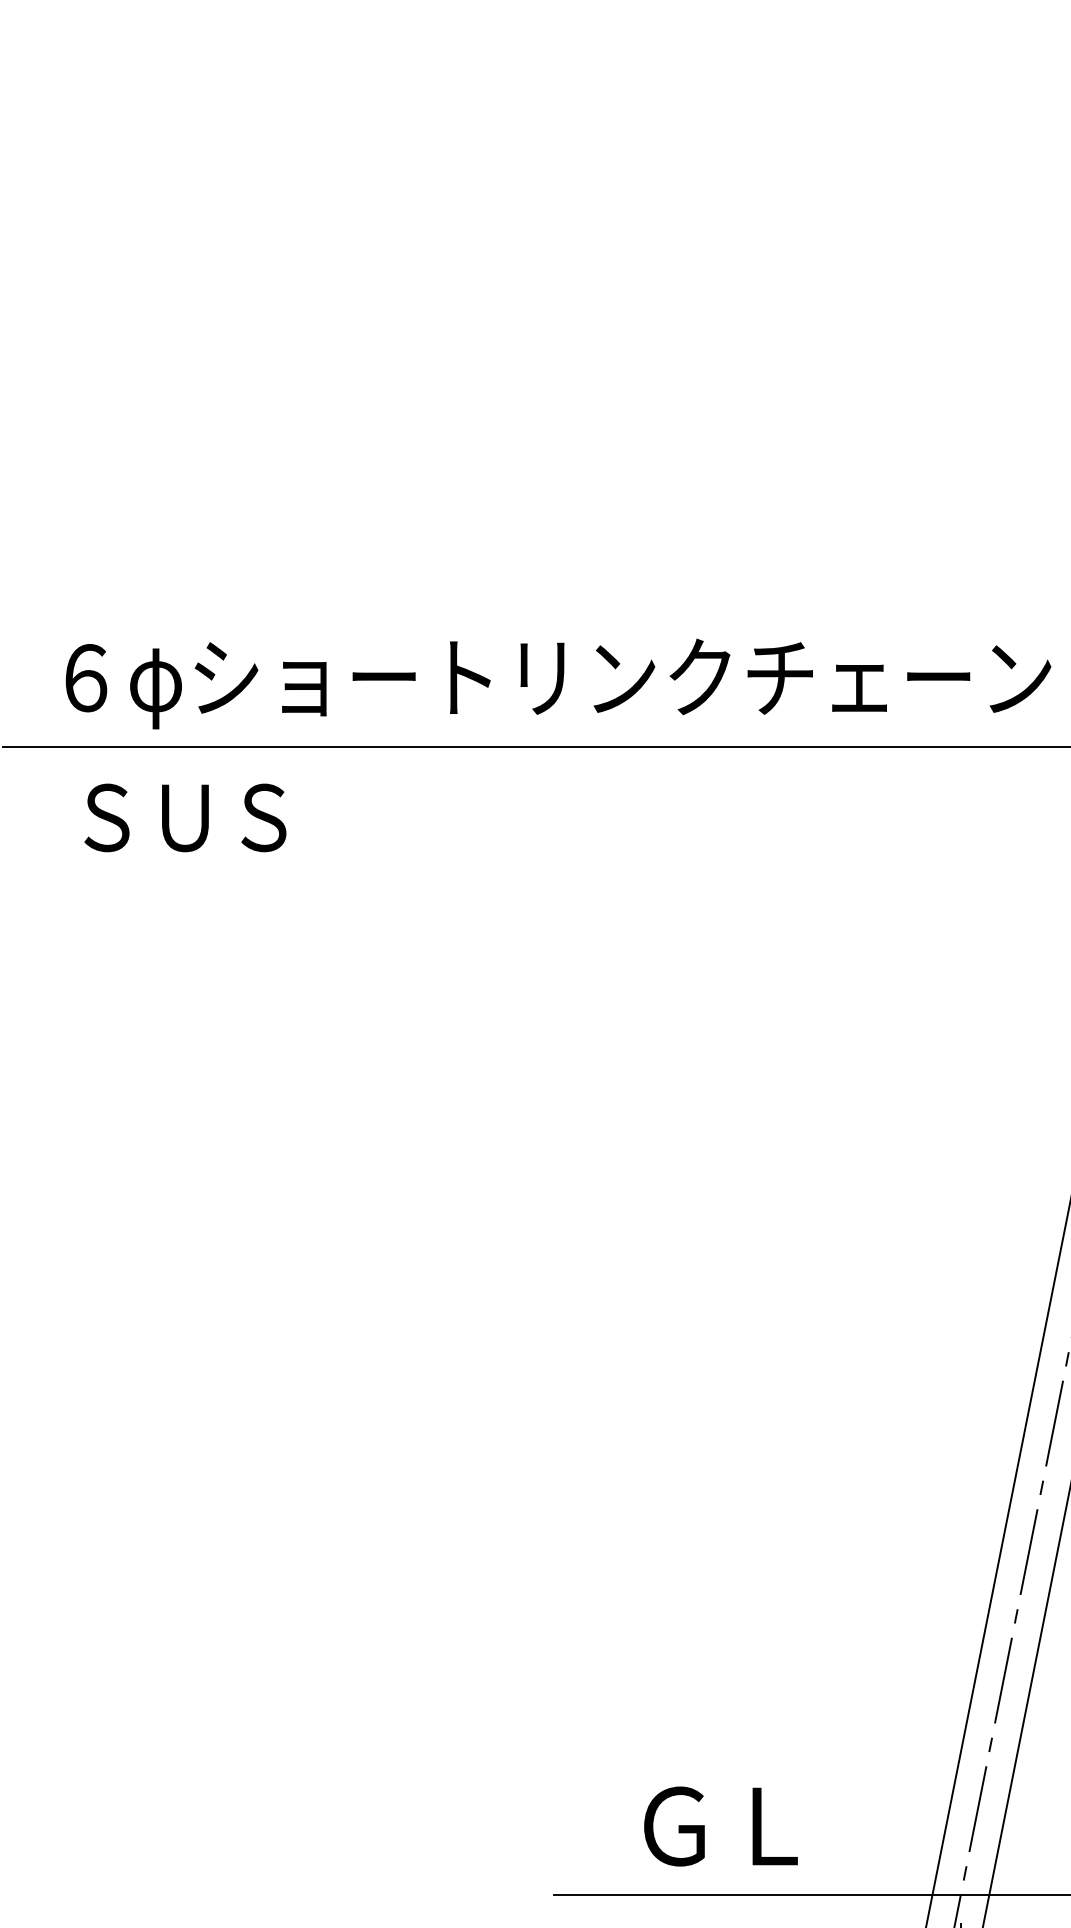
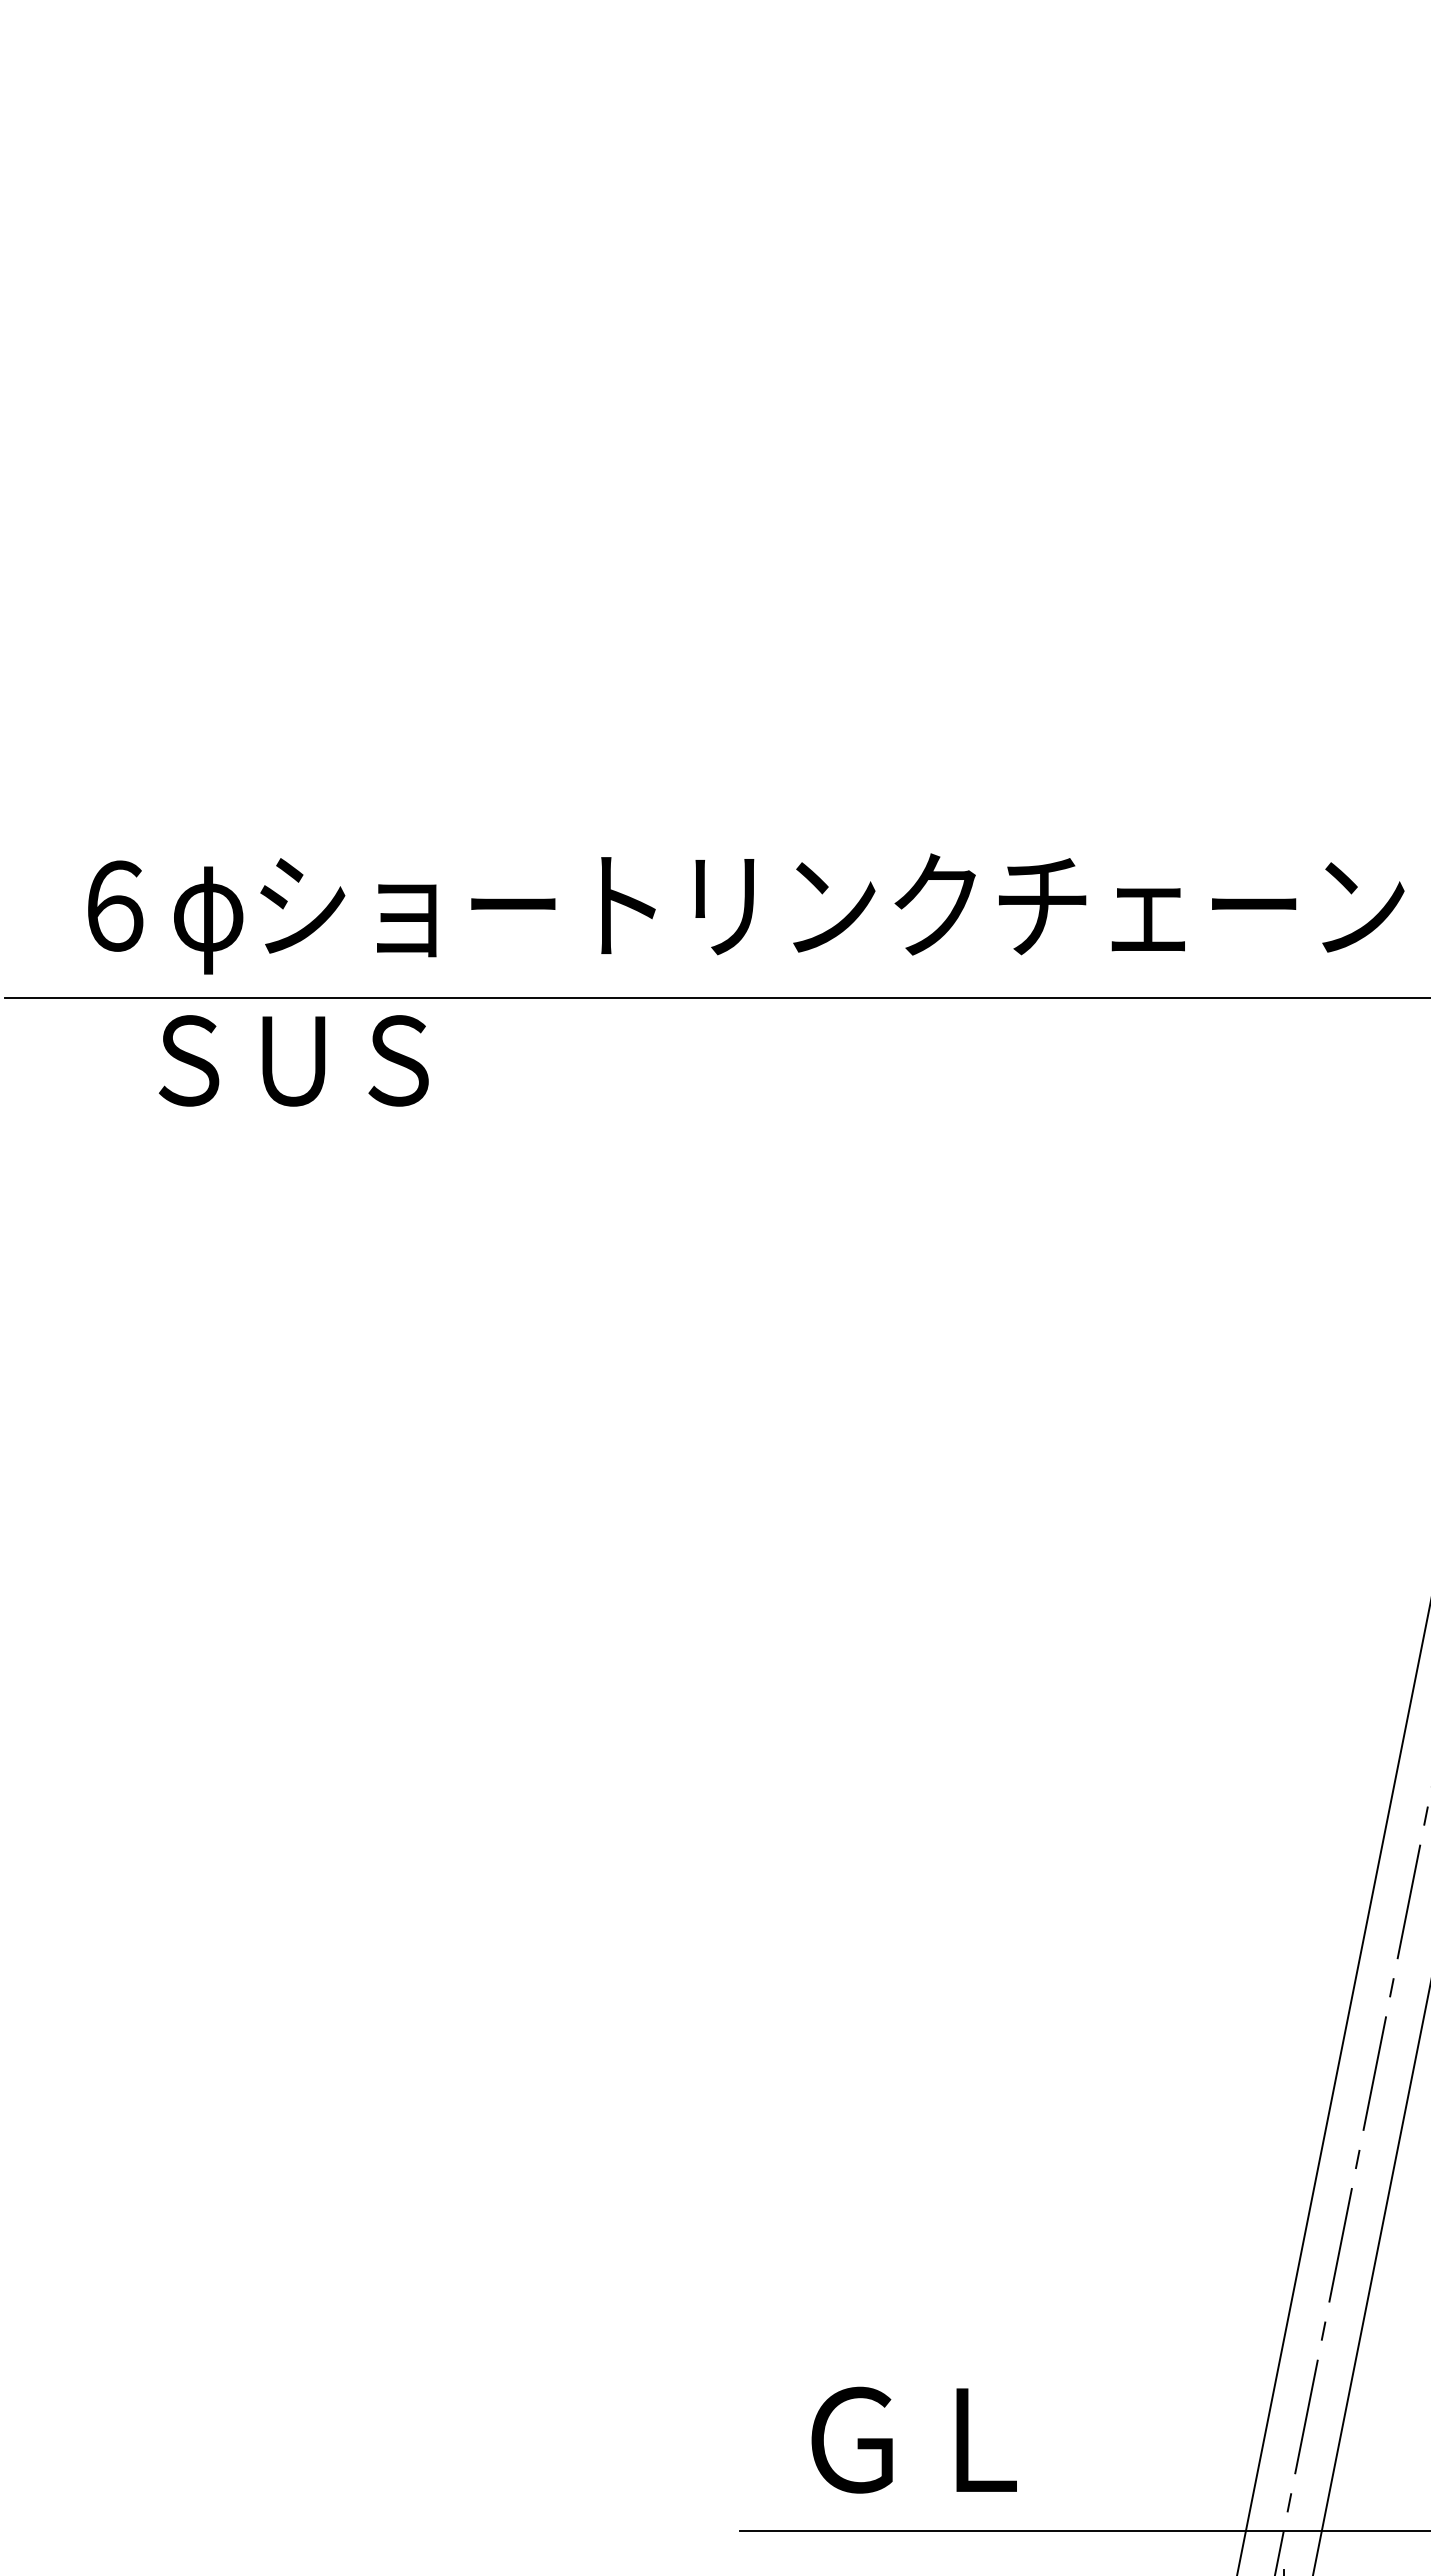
text: (185, 817) -> (293, 1060), moved
text: (720, 1826) -> (913, 2439), moved

